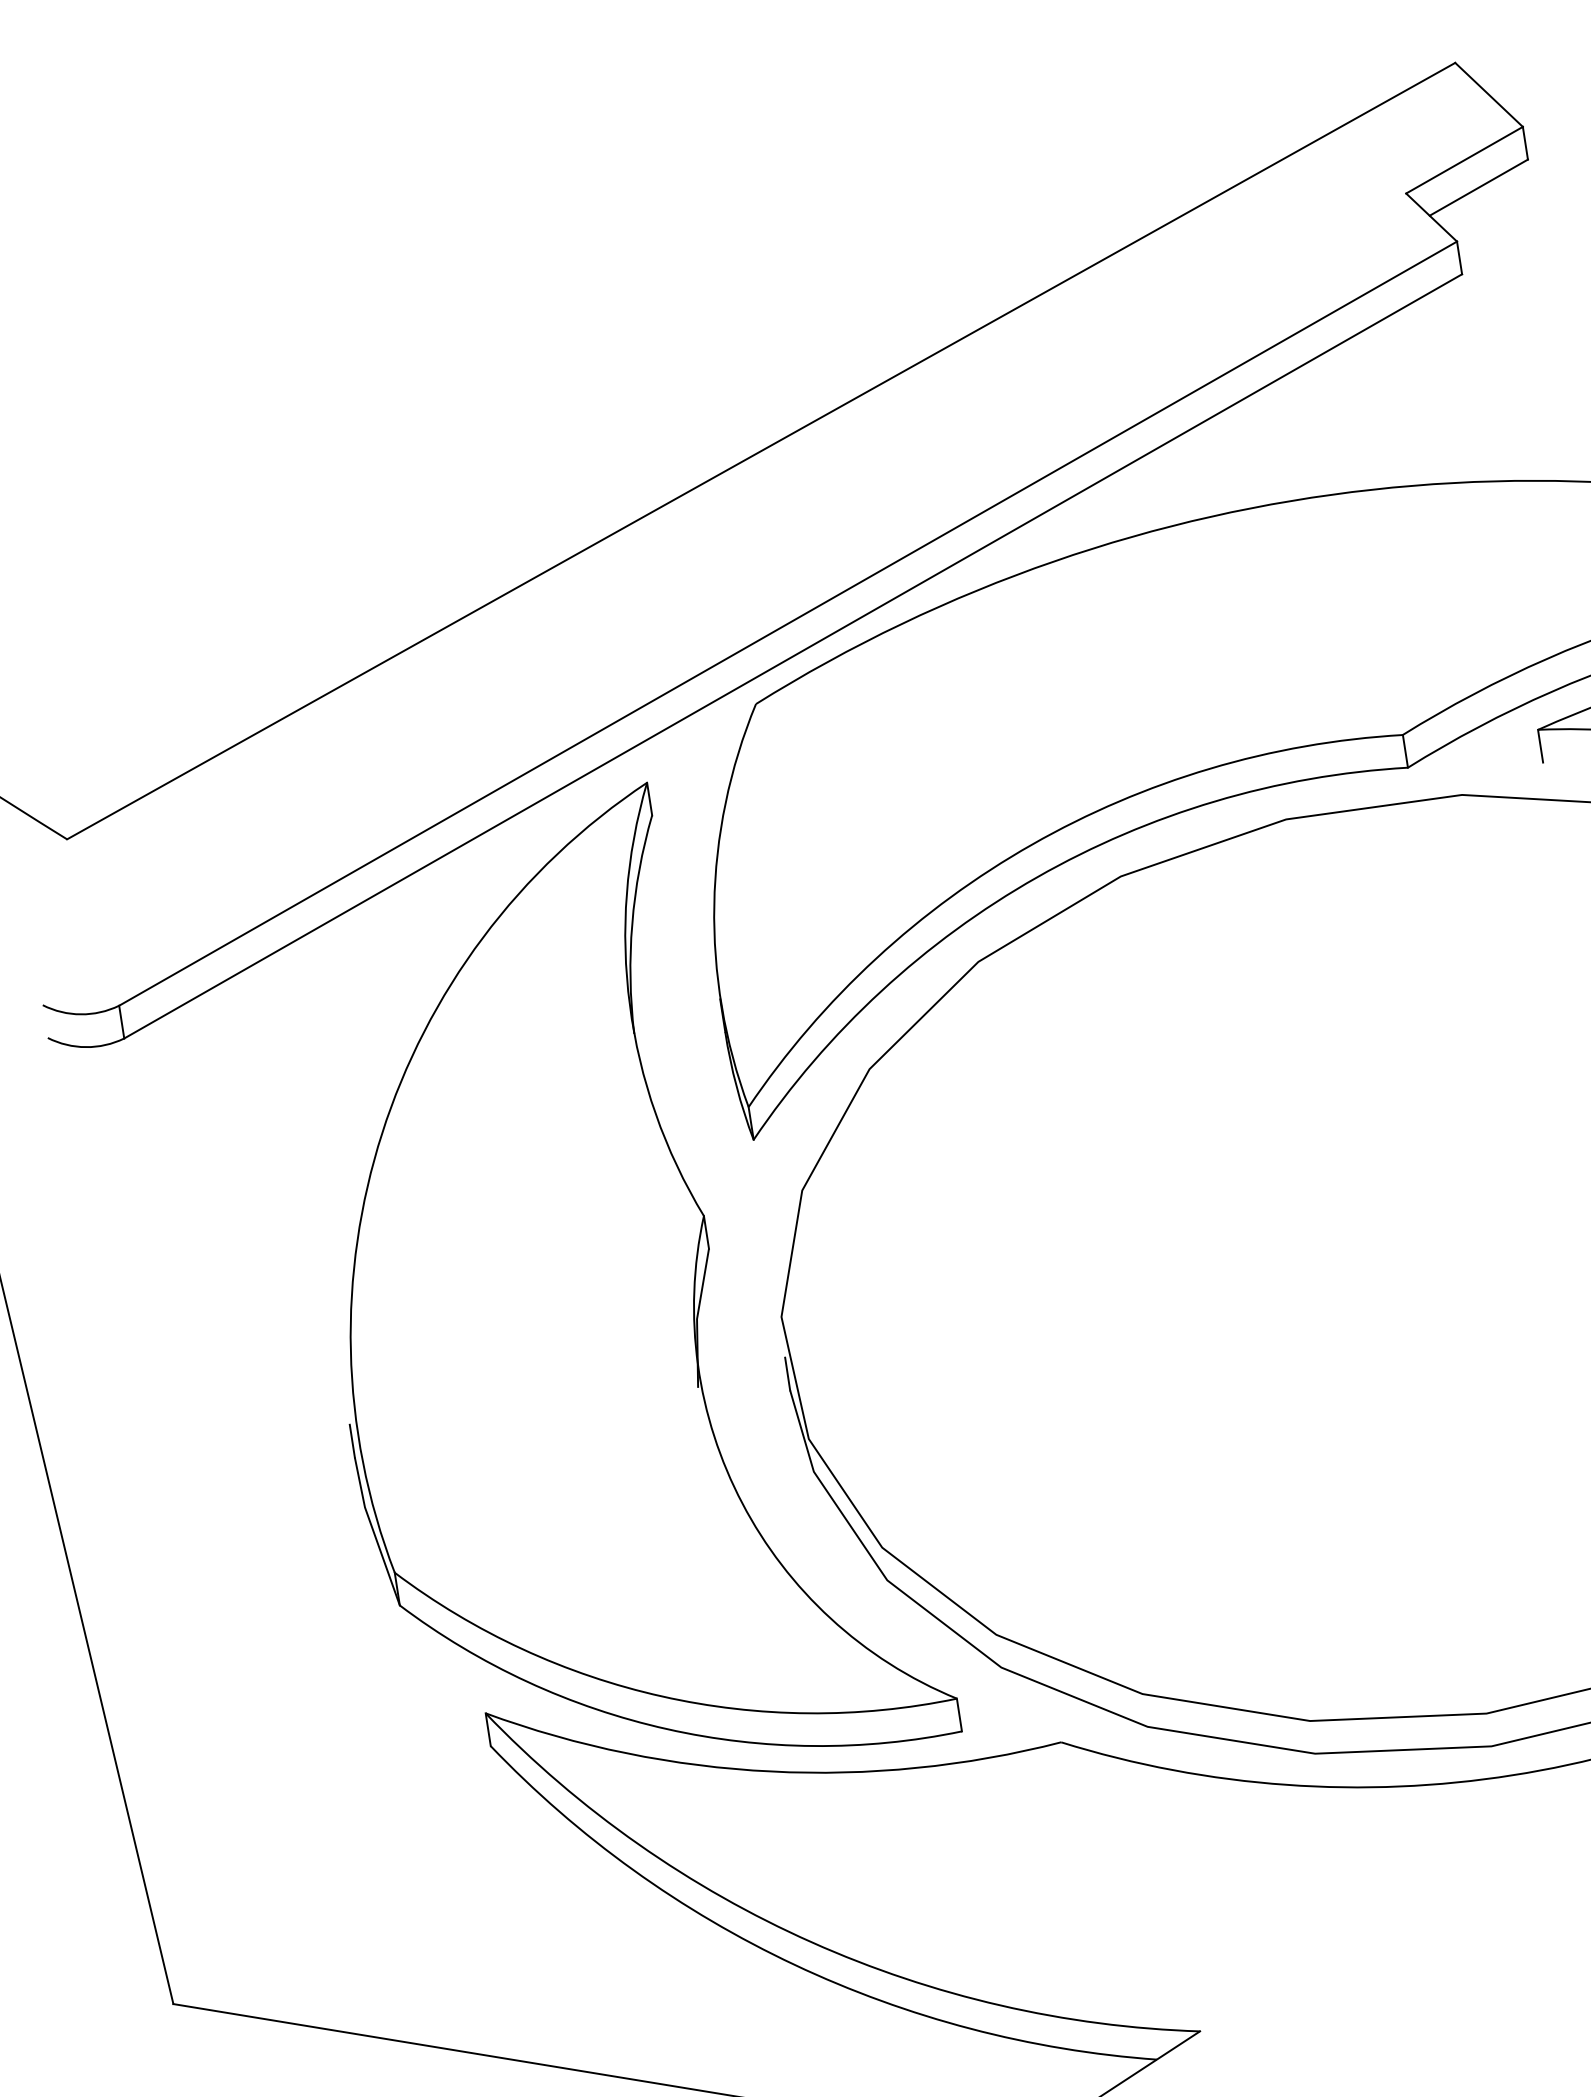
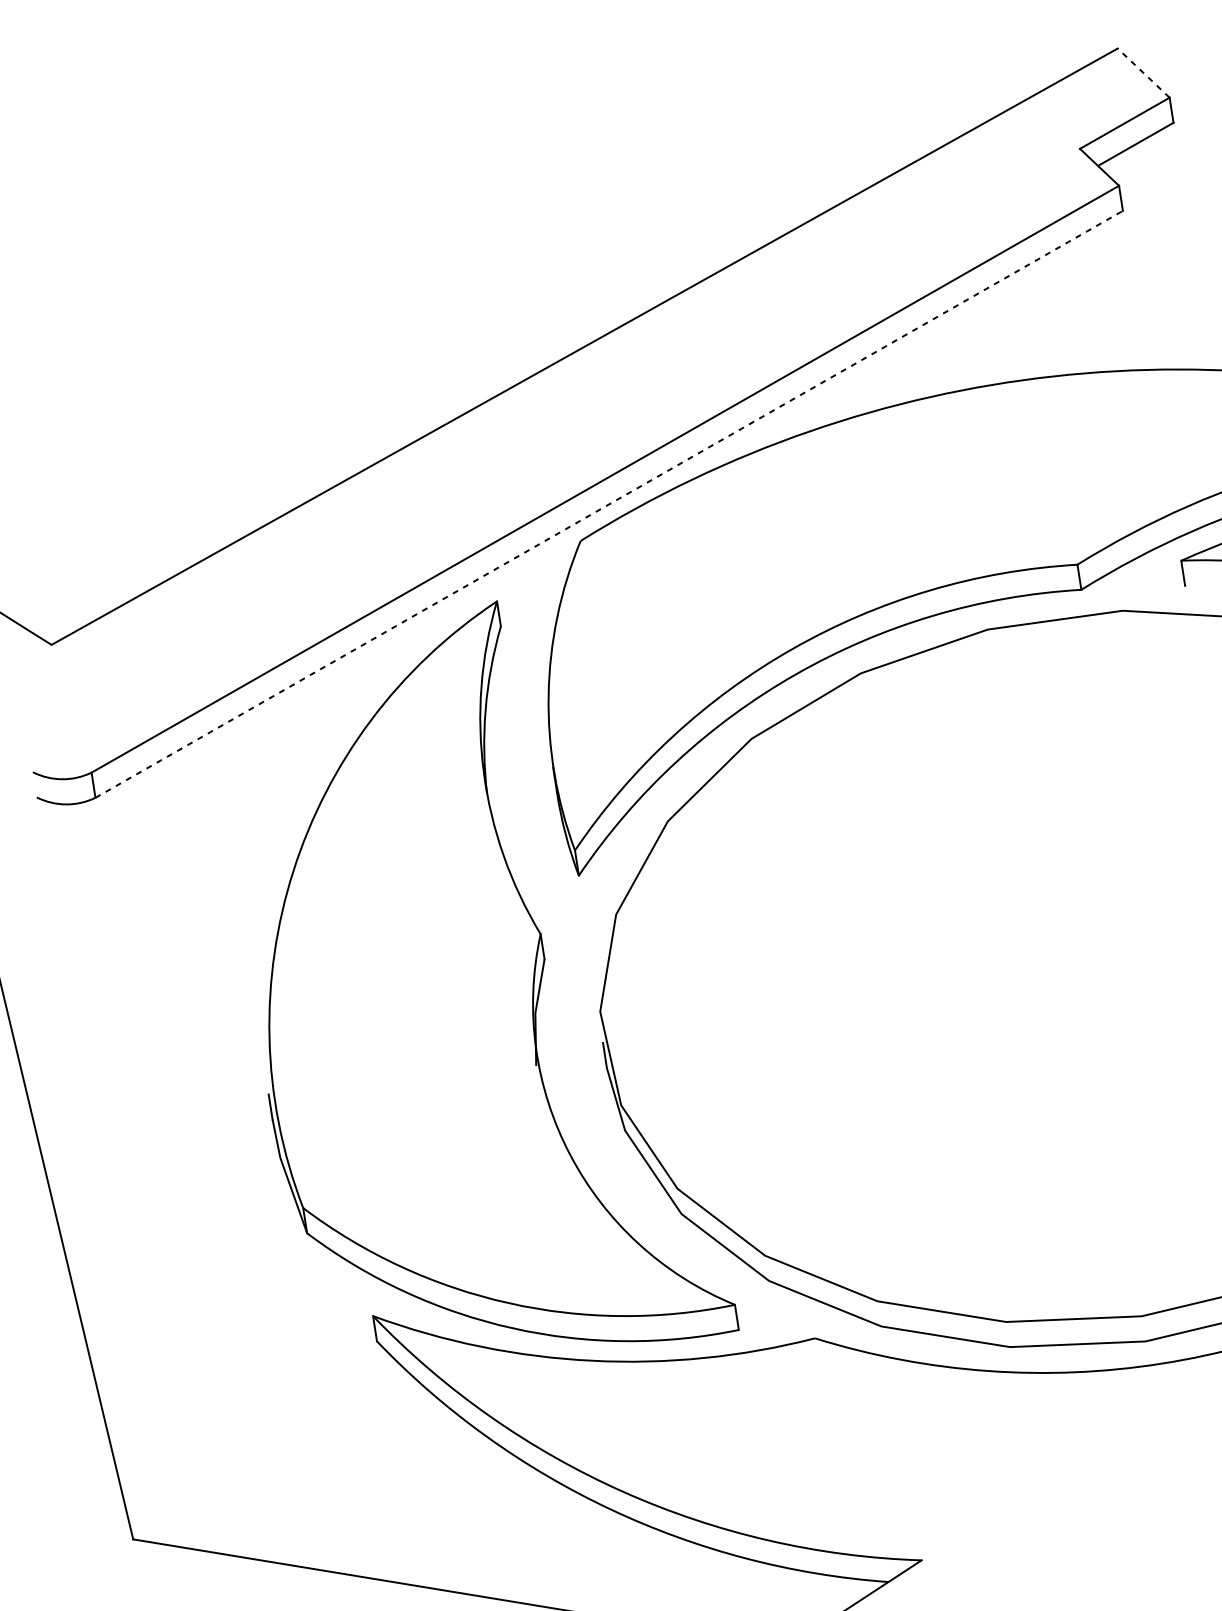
line: (1489, 94) -> (1143, 72), solid -> dashed
line: (793, 656) -> (609, 504), solid -> dashed

